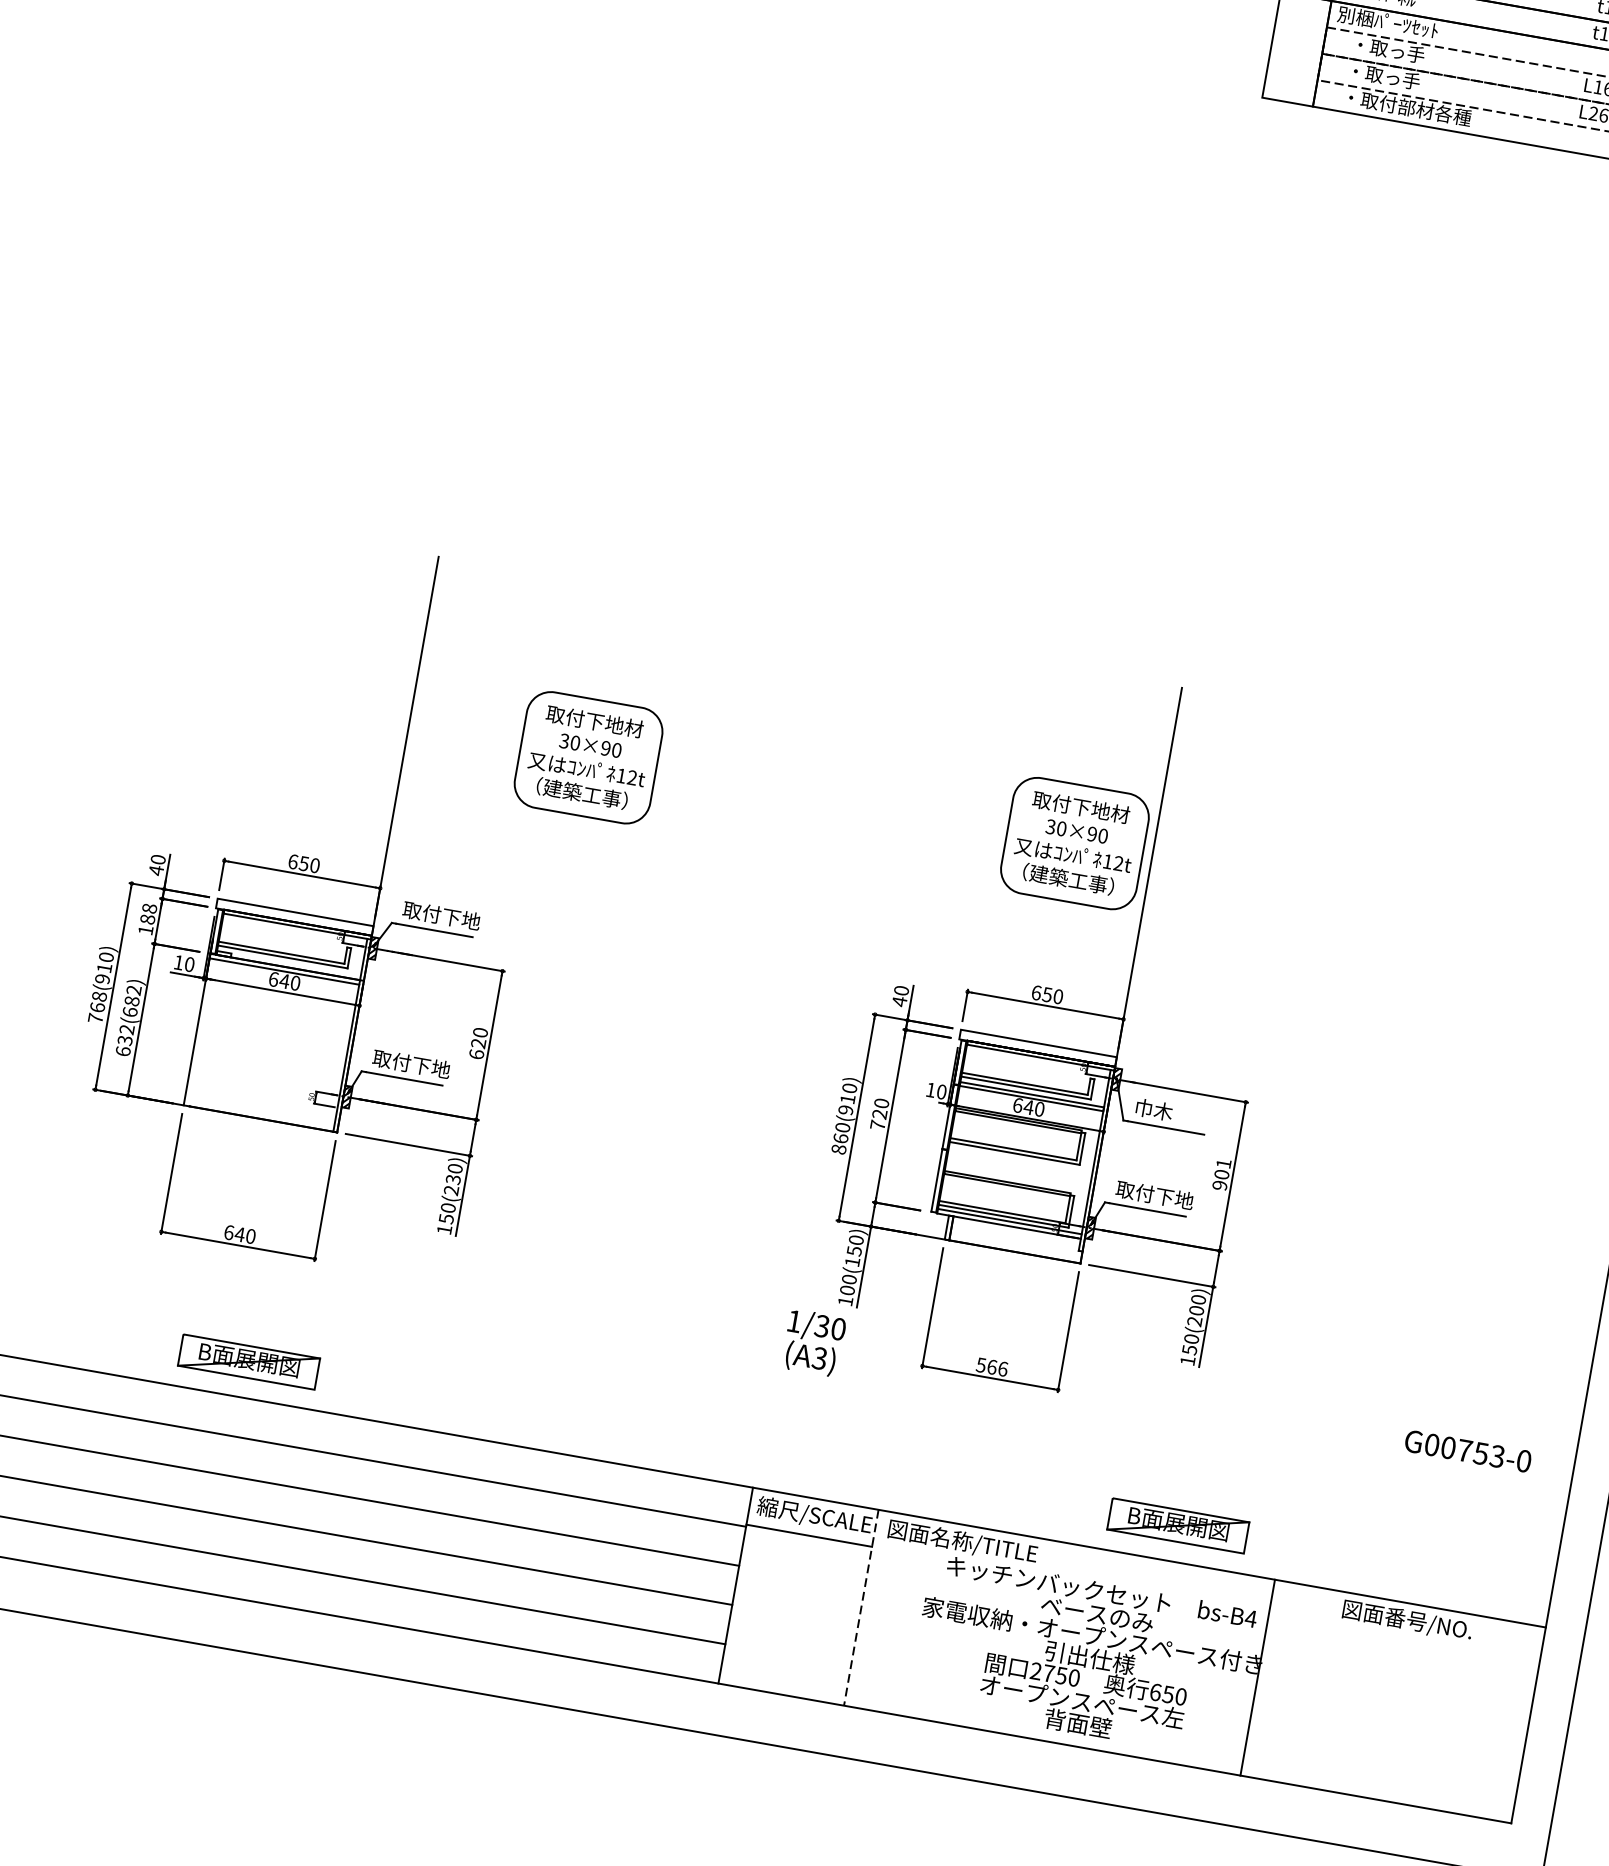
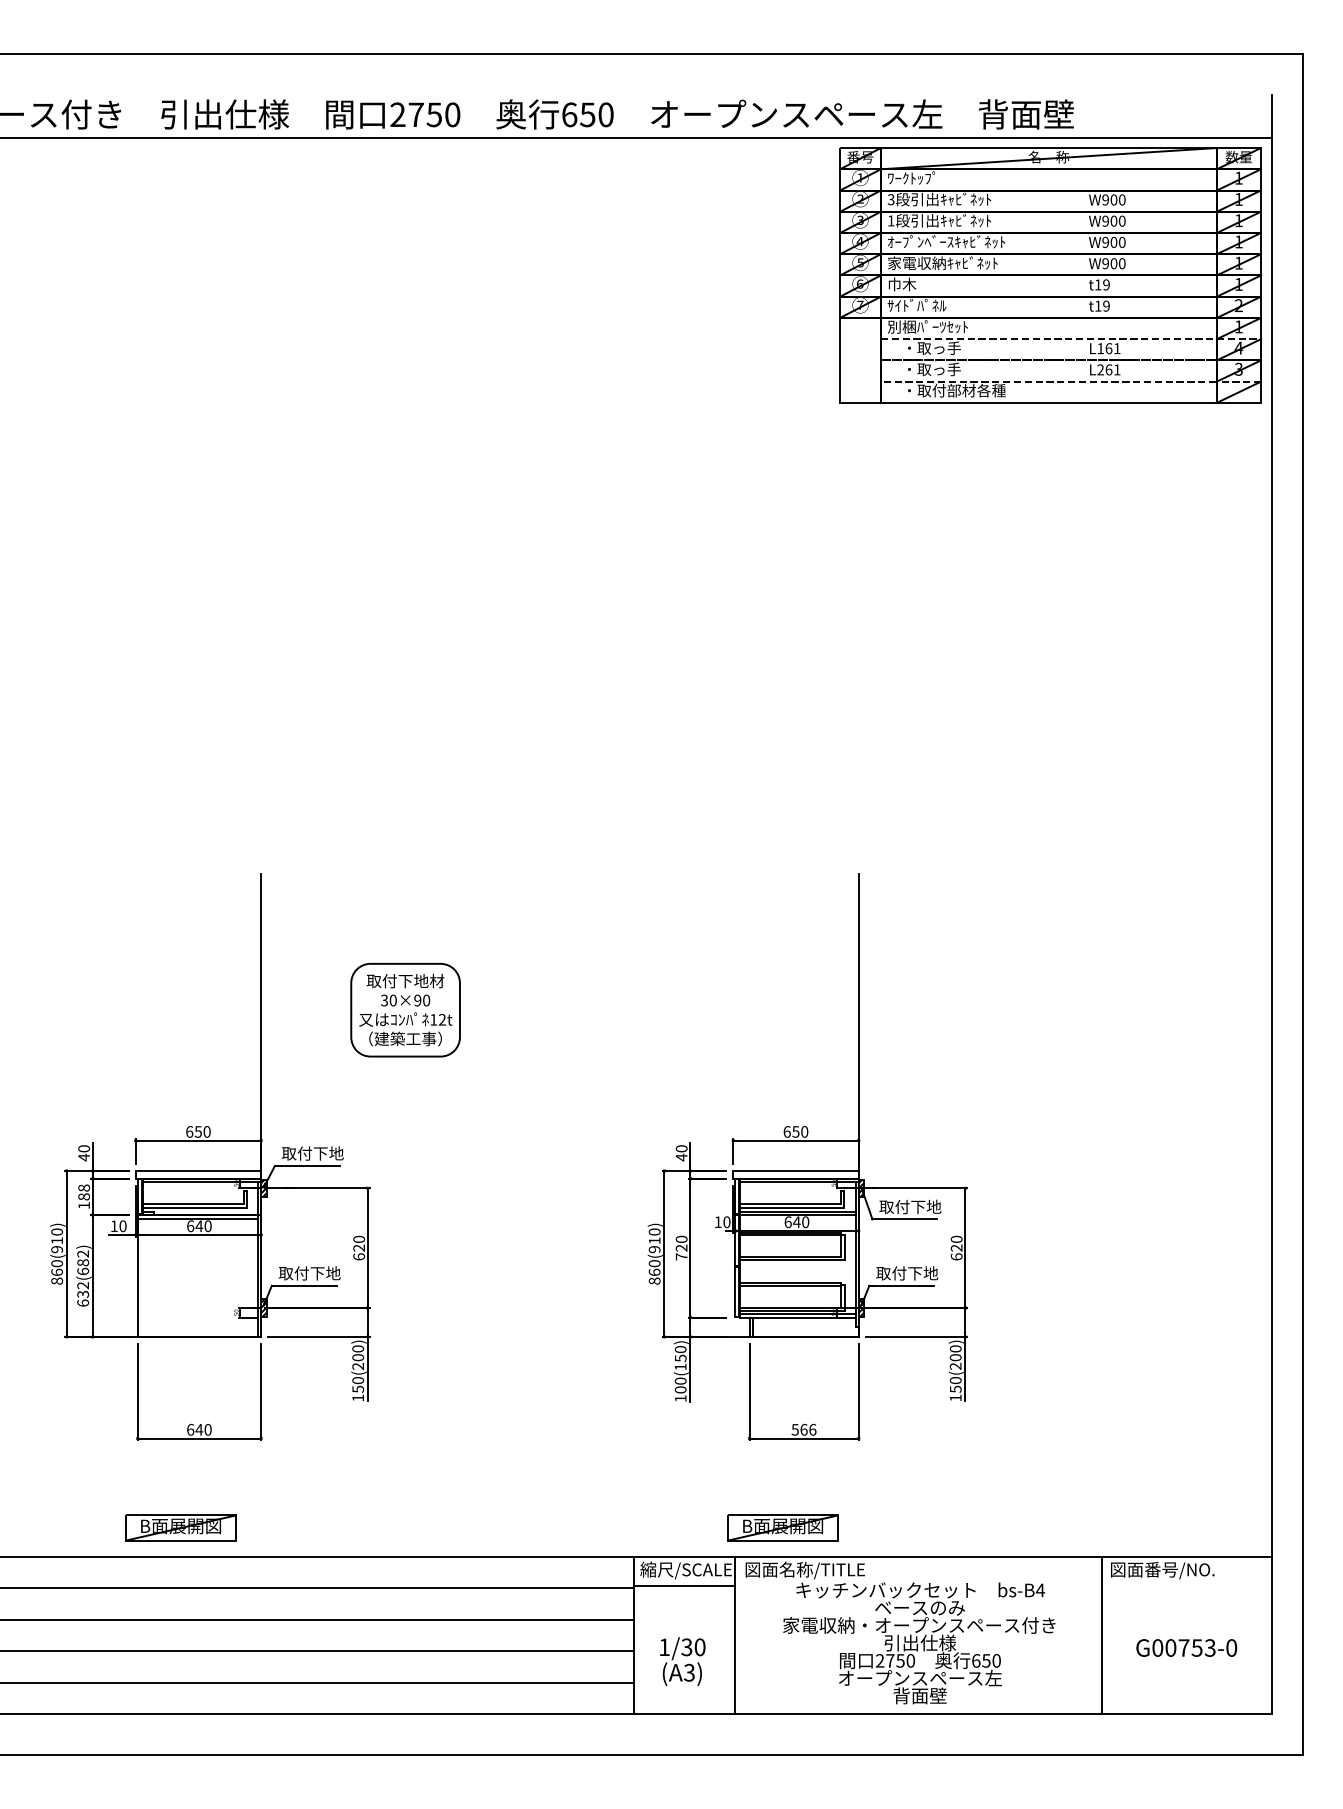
part: (1074, 843) -> (796, 1010), removed
text: (98, 1007) -> (57, 1272), 768(910) -> 860(910)
text: (1173, 1112) -> (910, 1206), 巾木 -> 取付下地
text: (1221, 1173) -> (956, 1247), 901 -> 620
text: (452, 1179) -> (357, 1357), 150(230) -> 150(200)
text: (813, 1342) -> (682, 1661), moved
part: (248, 1361) -> (180, 1527), moved
text: (1467, 1450) -> (1186, 1647), moved
part: (1177, 1525) -> (782, 1527), moved
line: (861, 1607) -> (735, 1635), dashed -> solid
line: (1257, 1677) -> (1101, 1635), moved

